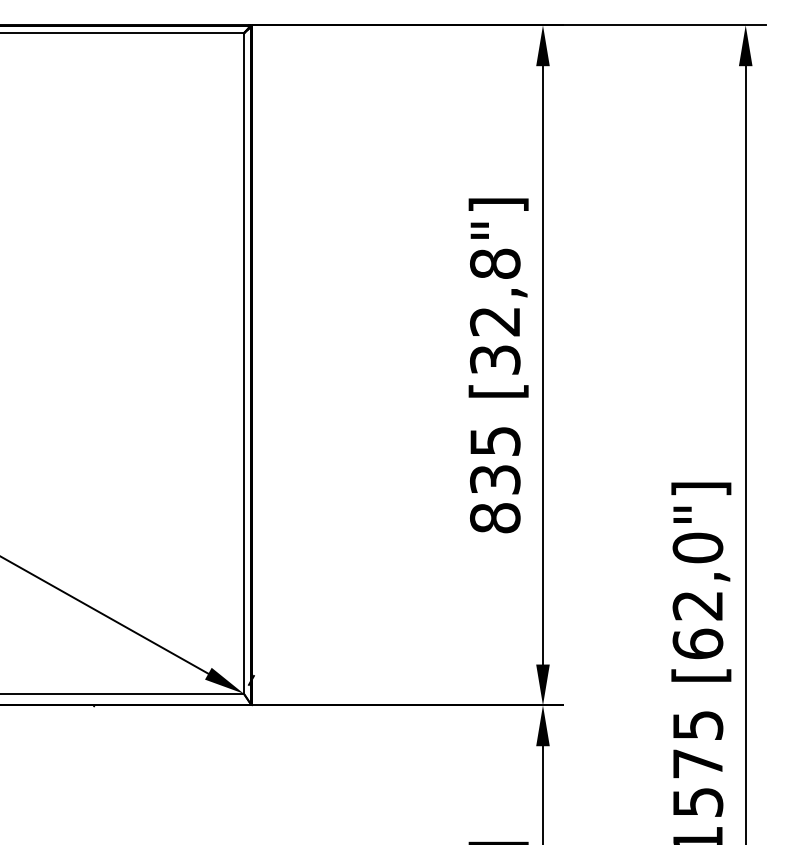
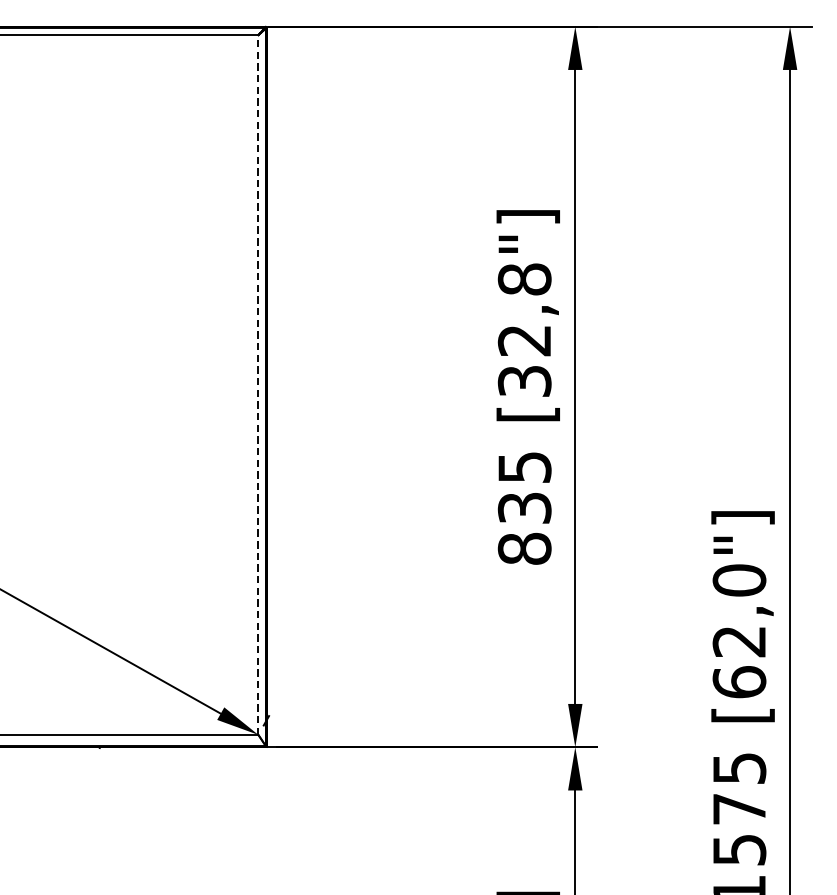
line: (243, 363) -> (257, 384), solid -> dashed

